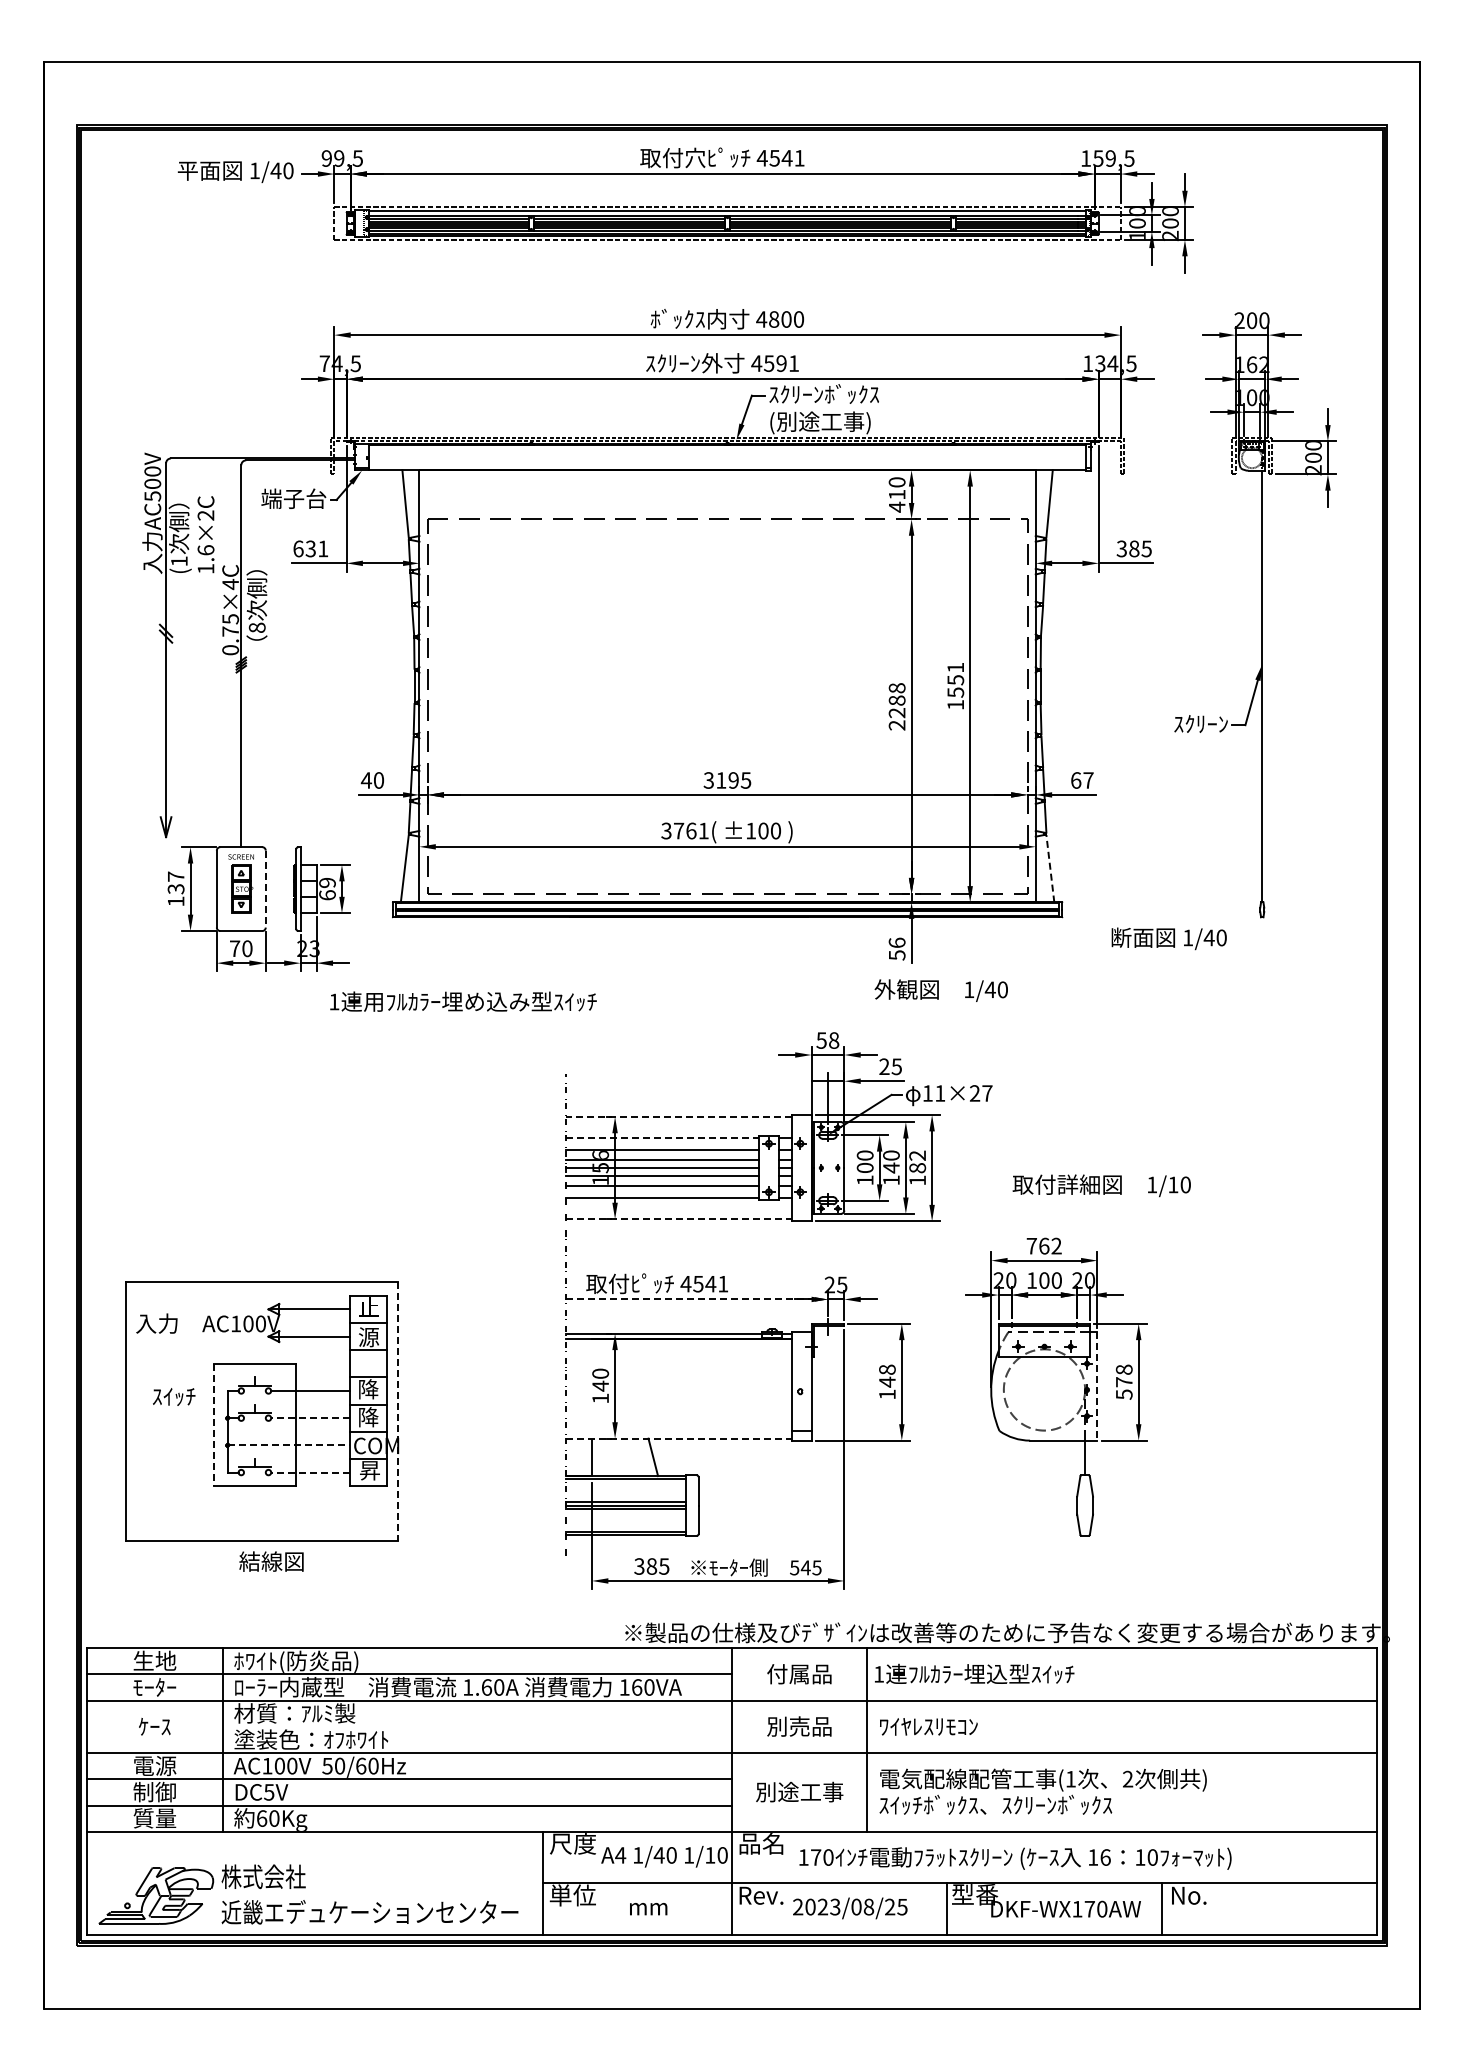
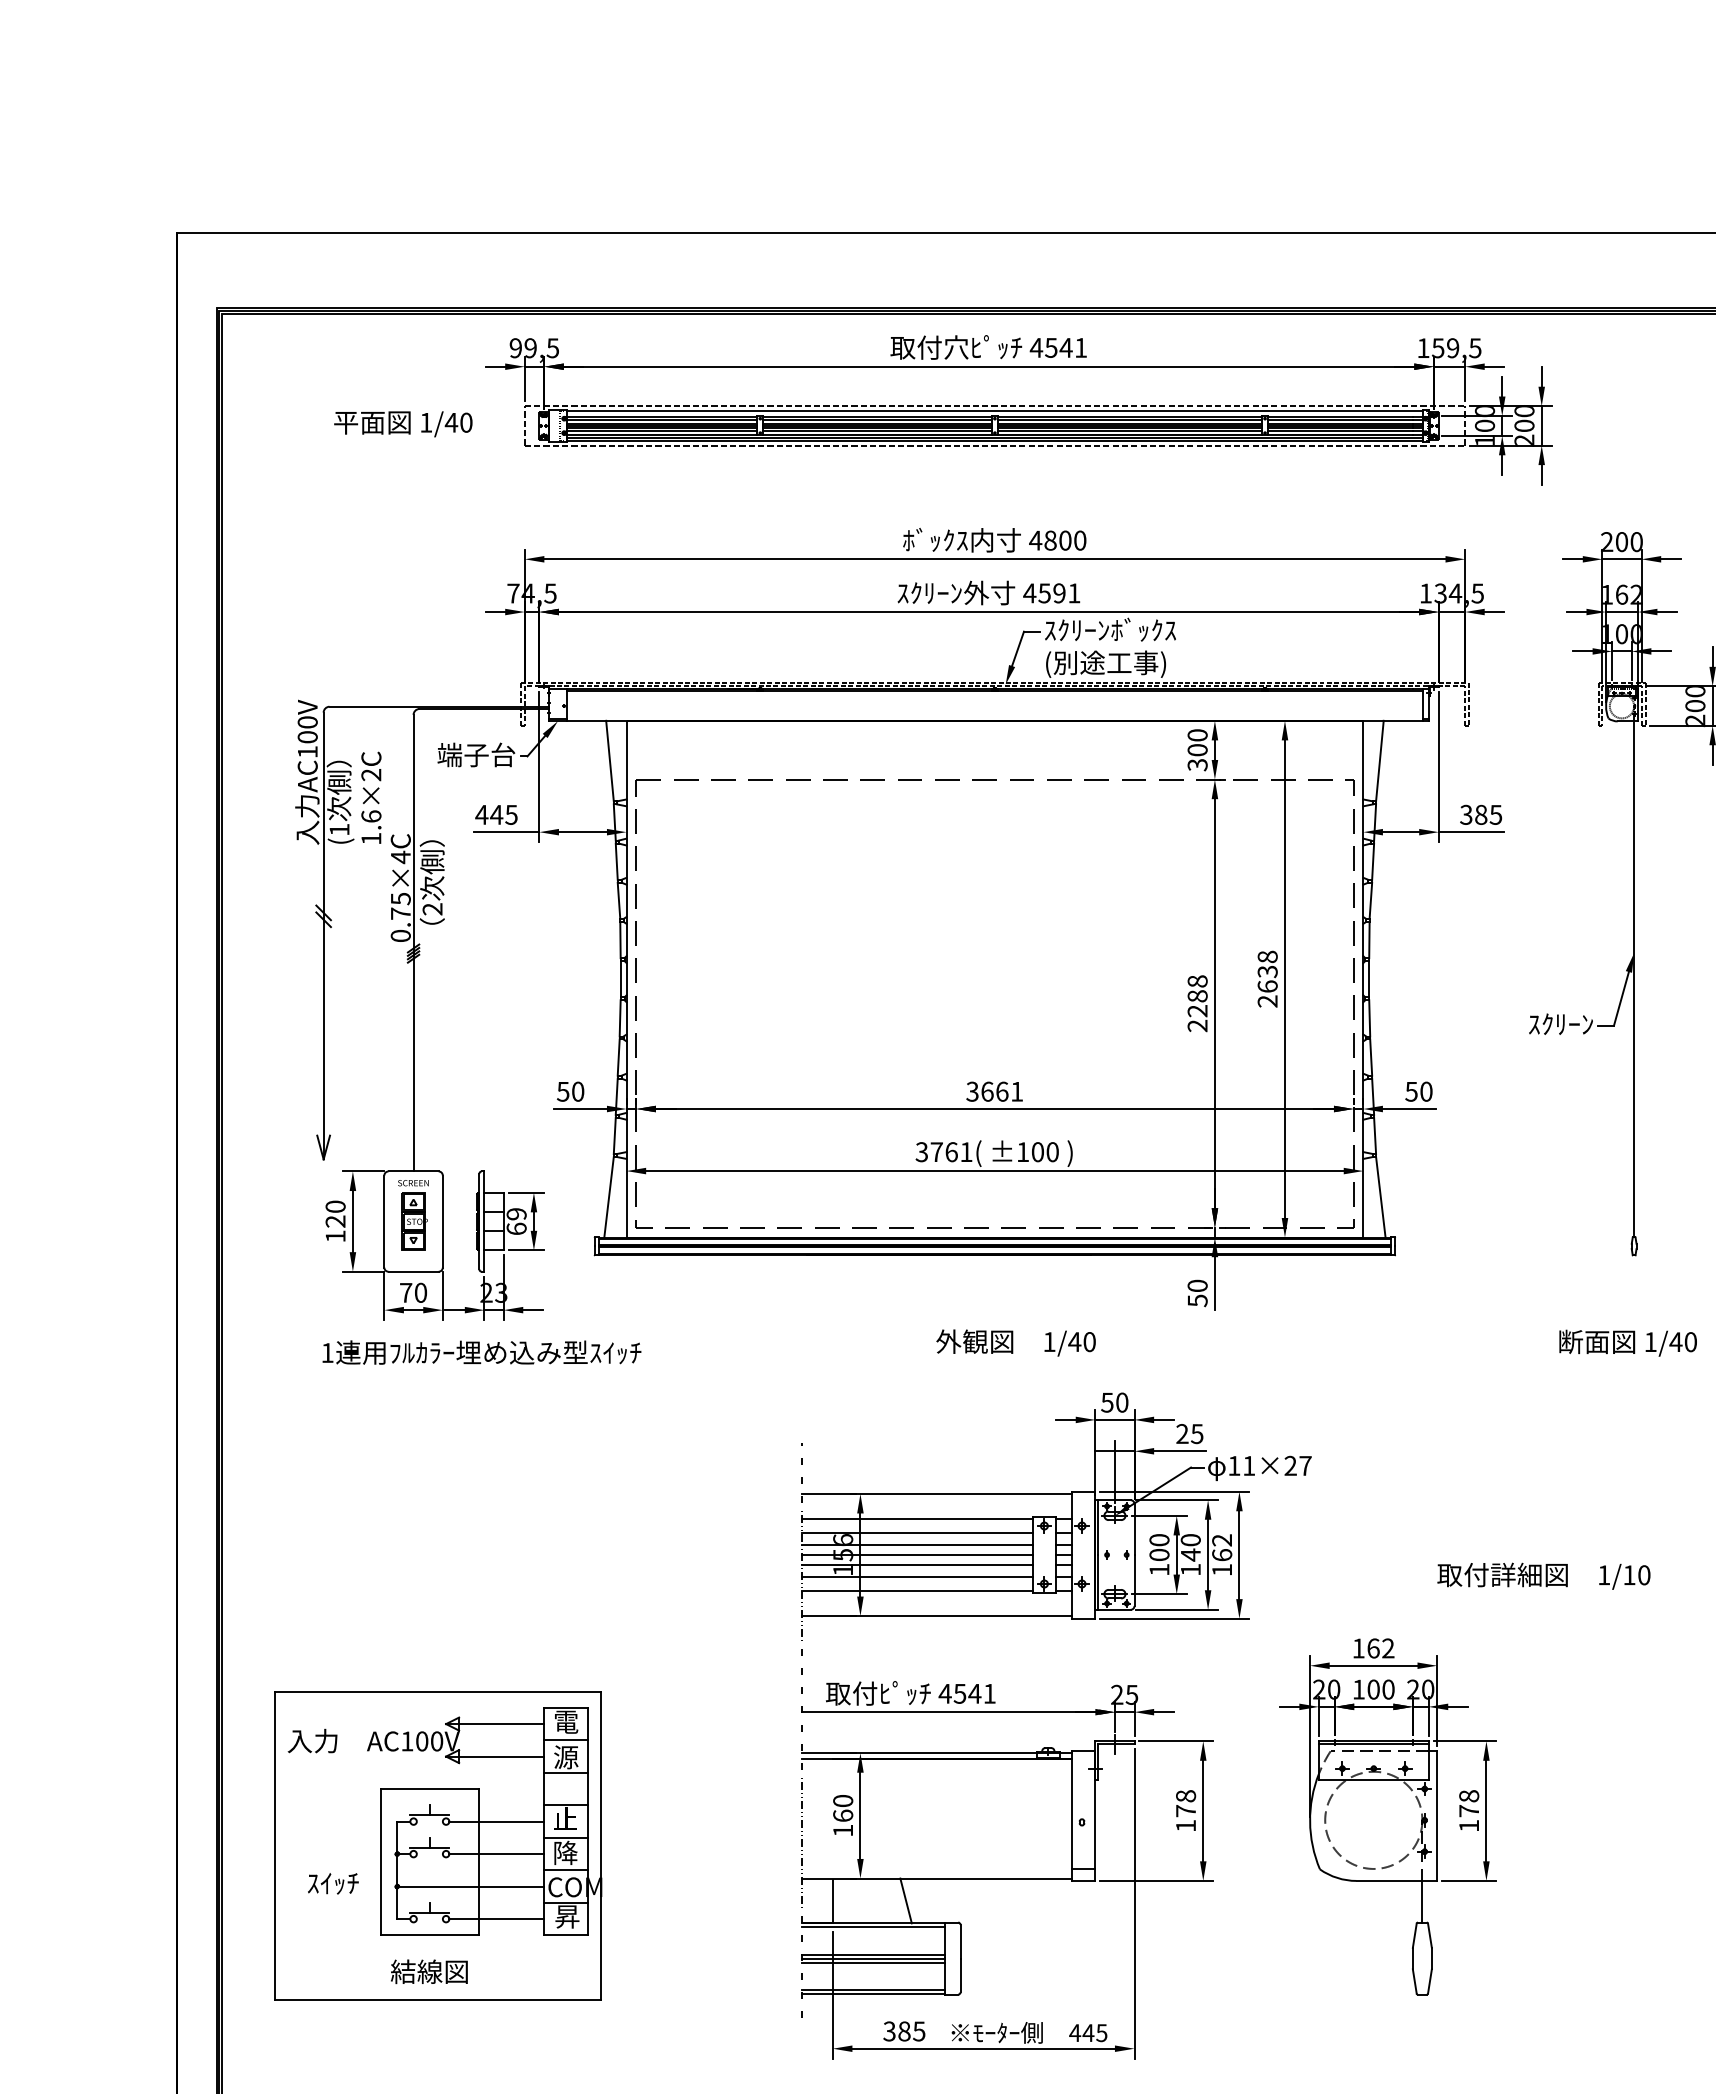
text: (235, 171) -> (403, 423), moved
text: (152, 496) -> (307, 752), AC500V -> AC100V
text: (896, 500) -> (1196, 757), 410 -> 300
text: (310, 548) -> (496, 814), 631 -> 445
text: (257, 627) -> (432, 908), 8 -> 2
text: (955, 686) -> (1267, 979), 1551 -> 2638
text: (366, 780) -> (563, 1091), 40 -> 50
text: (733, 780) -> (1002, 1091), 3195 -> 3661
text: (1081, 780) -> (1418, 1091), 67 -> 50
line: (1050, 868) -> (1380, 1196), dashed -> solid
text: (175, 882) -> (334, 1213), 137 -> 120
line: (265, 889) -> (442, 1222), dashed -> solid
text: (1168, 938) -> (1627, 1342), moved
text: (896, 942) -> (1196, 1285), 56 -> 50
text: (940, 990) -> (1015, 1342), moved
text: (463, 1001) -> (481, 1352), moved
text: (834, 1040) -> (1122, 1402), 58 -> 50
line: (678, 1116) -> (936, 1493), dashed -> solid
line: (662, 1137) -> (917, 1518), dashed -> solid
text: (917, 1168) -> (1221, 1555), 182 -> 162
text: (1101, 1185) -> (1543, 1575), moved
line: (679, 1219) -> (937, 1616), dashed -> solid
text: (1031, 1246) -> (1358, 1648), 762 -> 162
line: (690, 1299) -> (950, 1712), dashed -> solid
text: (368, 1307) -> (565, 1721), 止 -> 電
text: (887, 1381) -> (1186, 1810), 148 -> 178
text: (600, 1385) -> (843, 1815), 140 -> 160
line: (1097, 1386) -> (1437, 1816), dashed -> solid
text: (368, 1389) -> (565, 1819), 降 -> 止
text: (1124, 1394) -> (1469, 1825), 578 -> 178
text: (174, 1396) -> (333, 1883), moved
line: (397, 1411) -> (600, 1846), dashed -> solid
line: (310, 1418) -> (496, 1854), dashed -> solid
line: (214, 1425) -> (381, 1862), dashed -> solid
line: (679, 1438) -> (937, 1878), dashed -> solid
line: (289, 1445) -> (471, 1886), dashed -> solid
line: (310, 1472) -> (496, 1919), dashed -> solid
text: (271, 1561) -> (429, 1971), moved
text: (794, 1567) -> (1074, 2032), 545 -> 445

